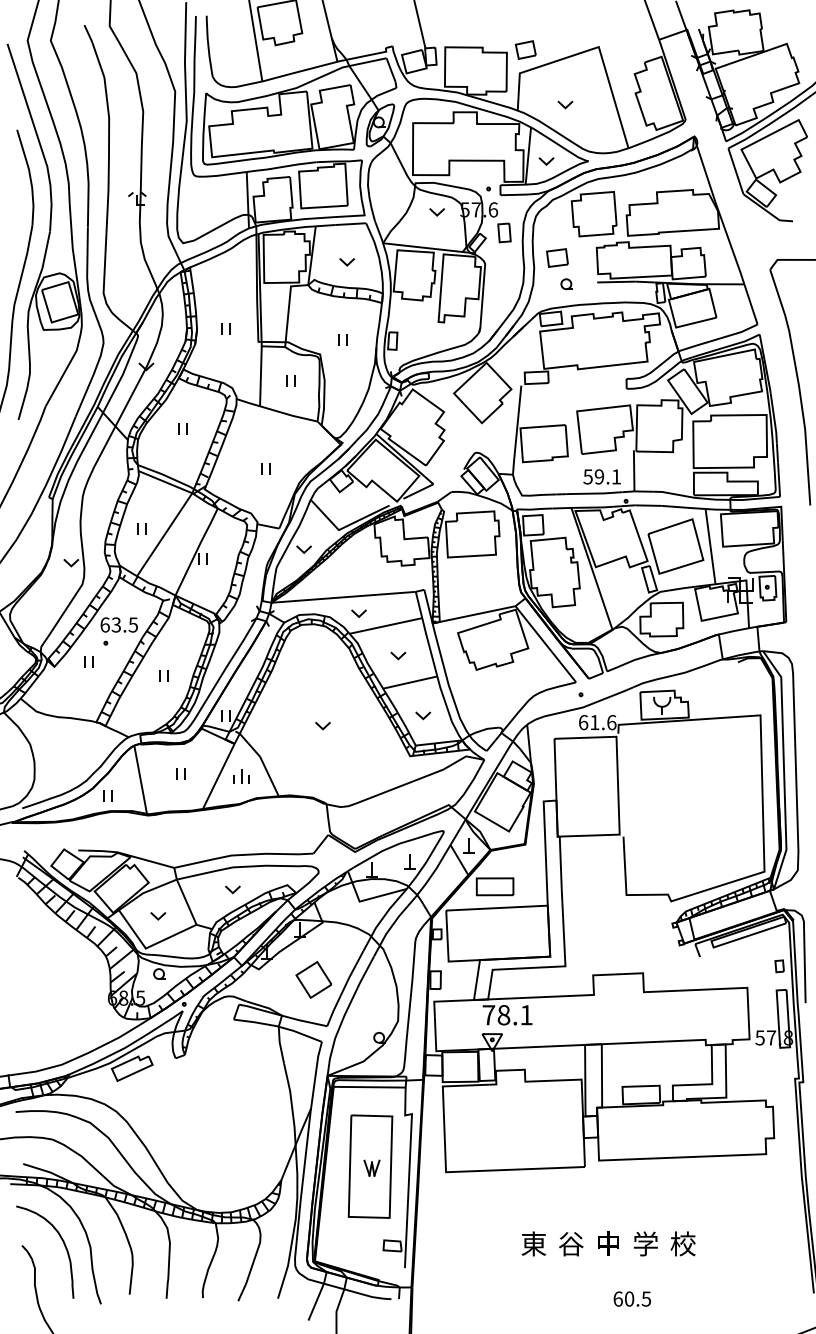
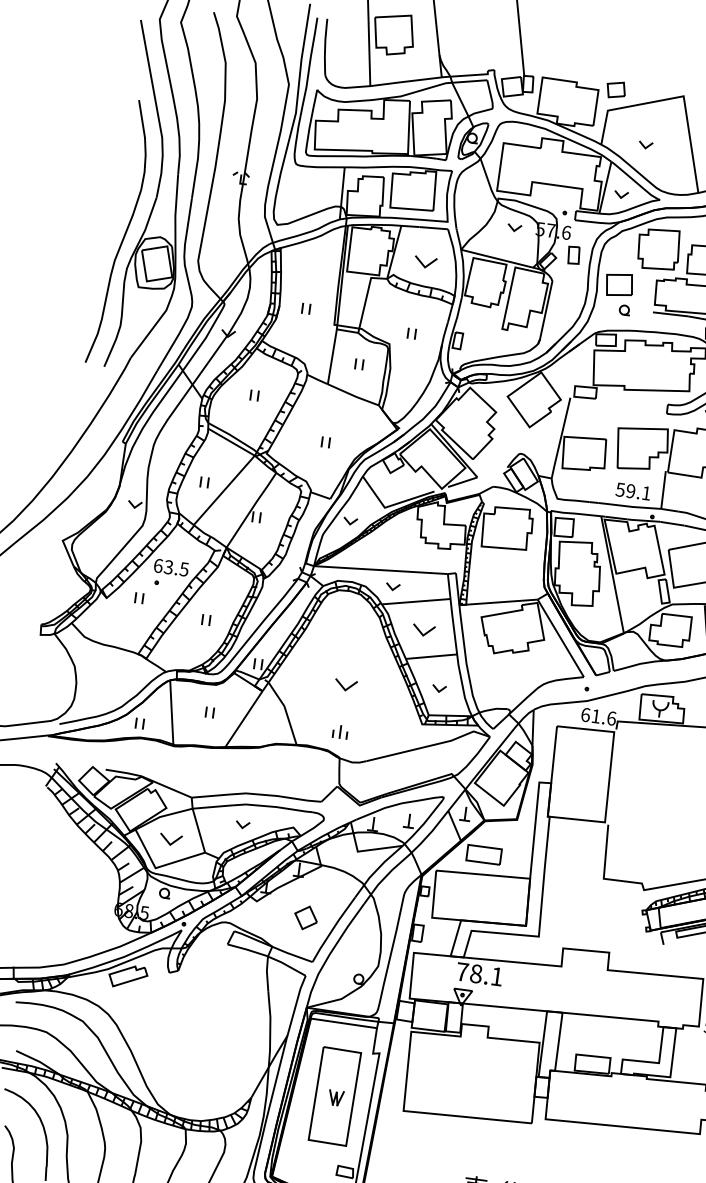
part: (557, 257) -> (619, 284), size x1.4
part: (347, 262) -> (426, 263), size x1.6
part: (398, 655) -> (424, 630), size x1.6
part: (322, 726) -> (345, 686), size x1.6
part: (241, 776) -> (340, 732), moved
part: (158, 916) -> (171, 840), size x1.6
part: (313, 979) -> (305, 917), size x0.7

